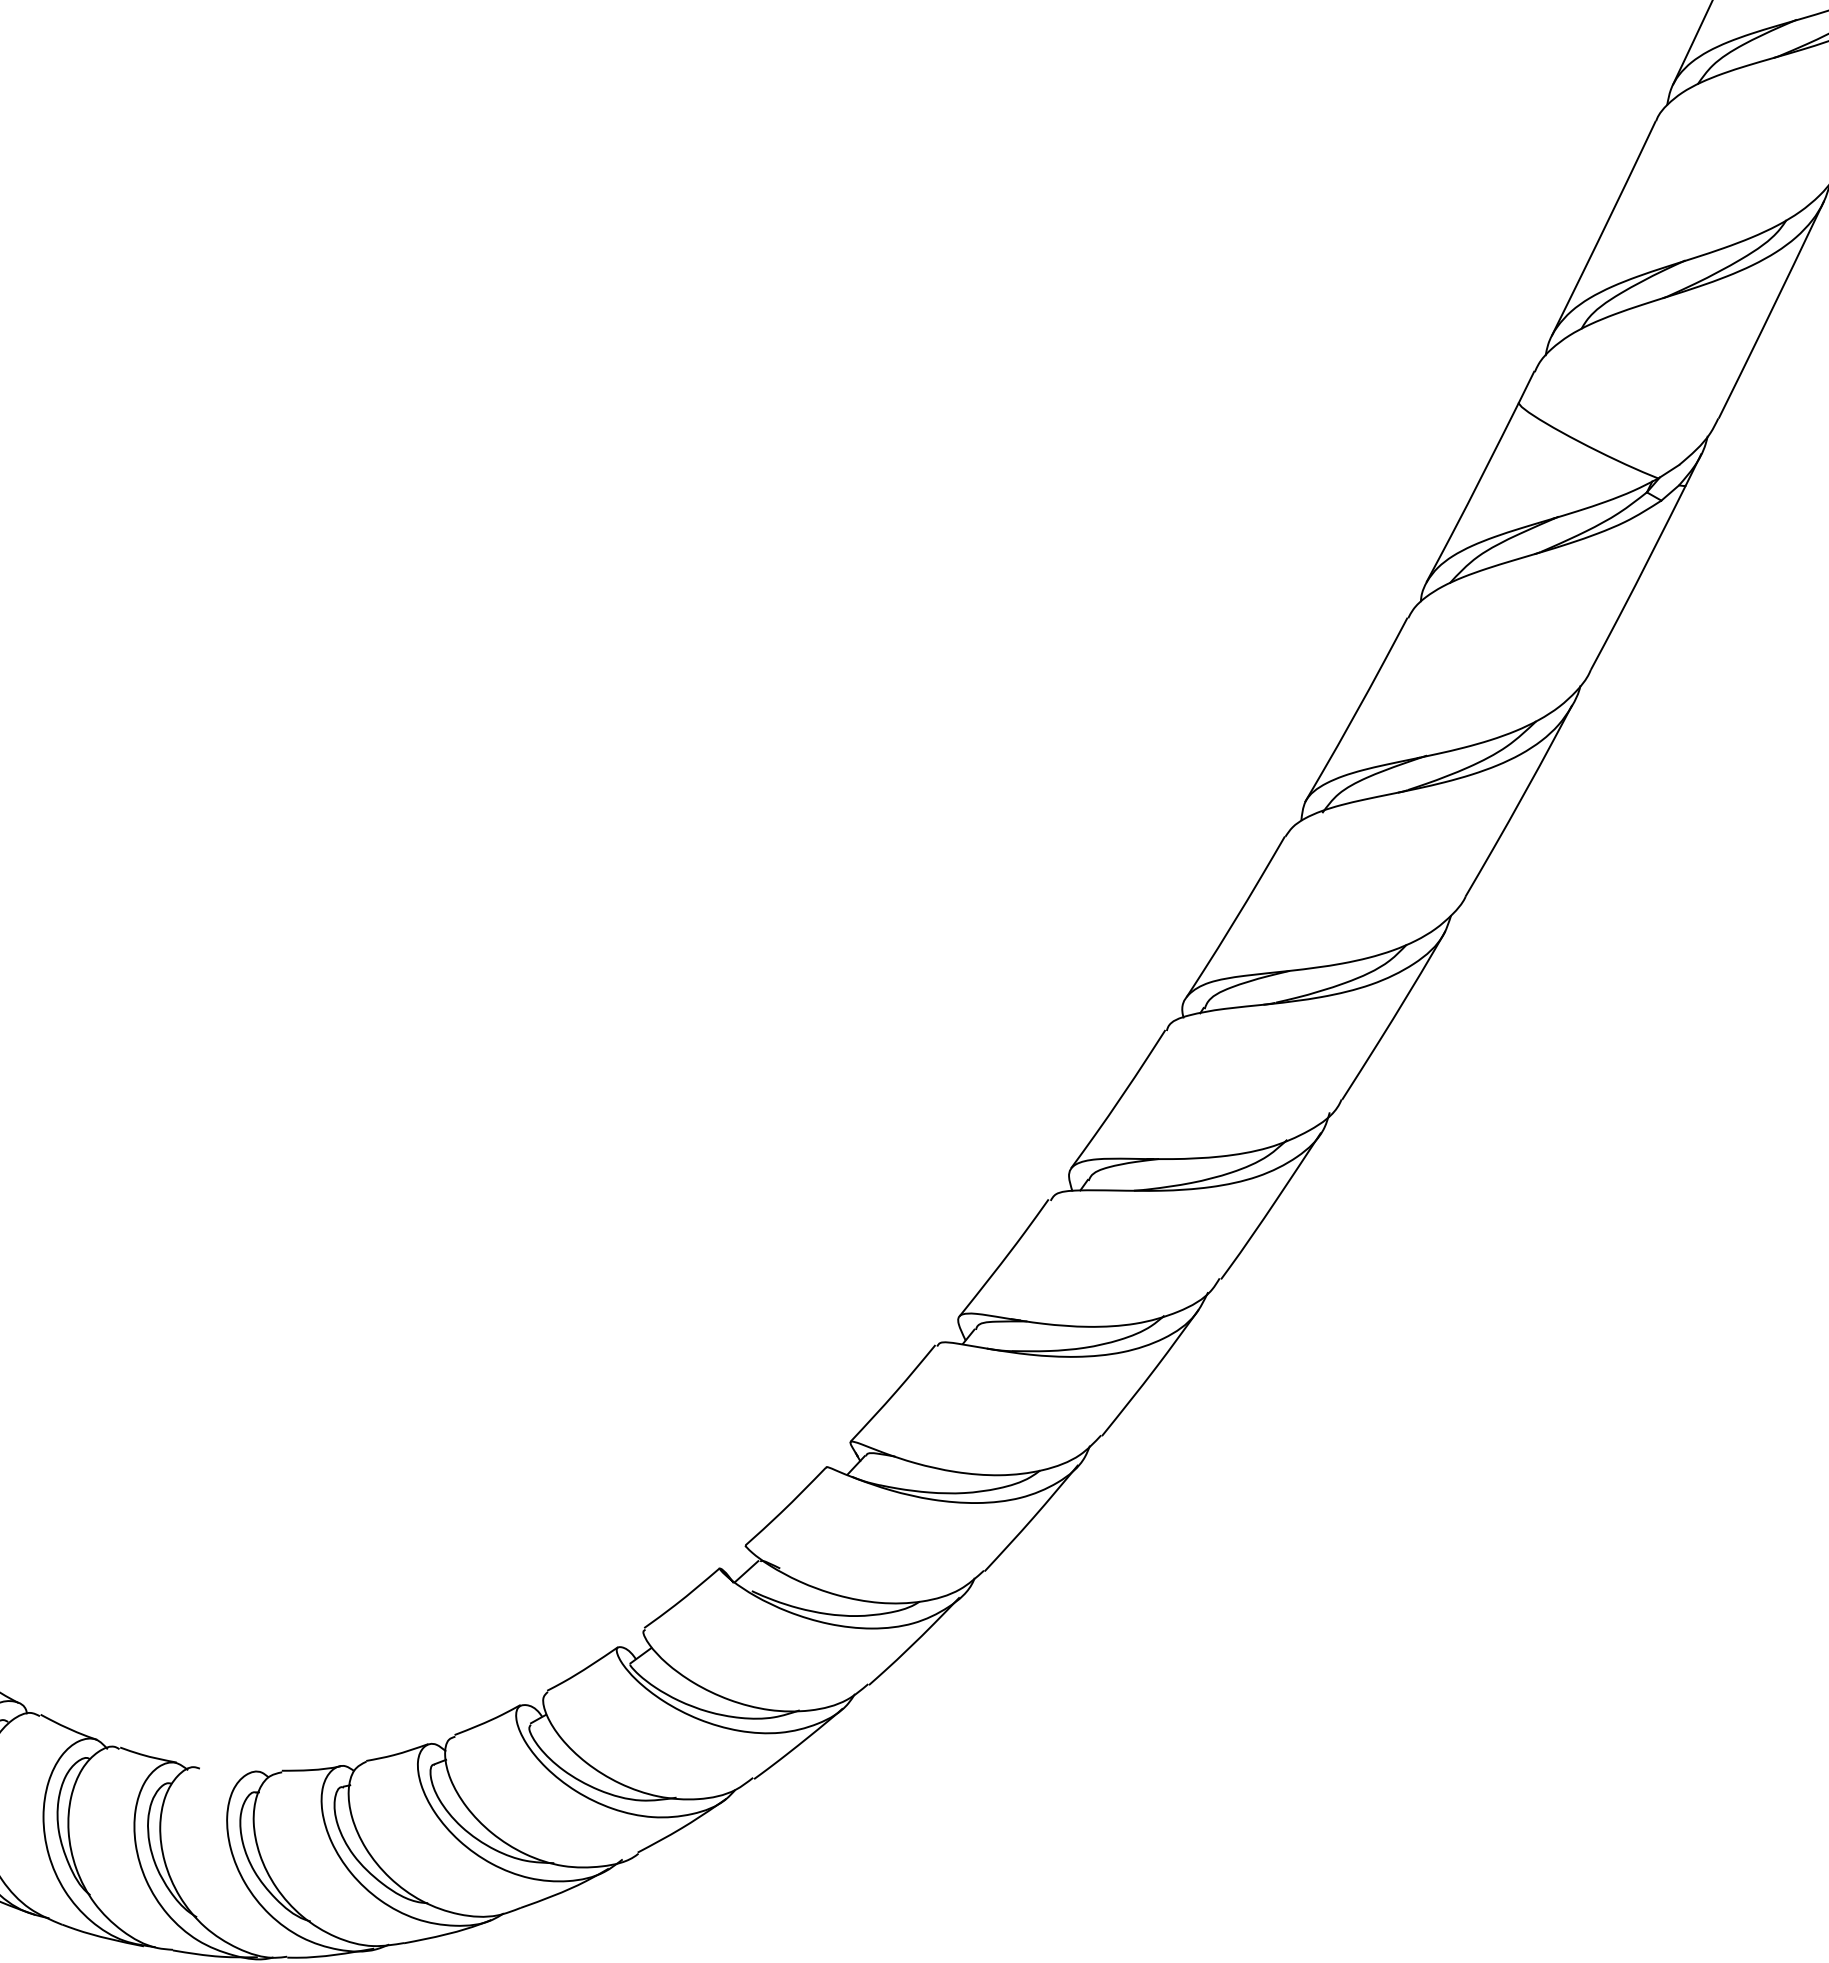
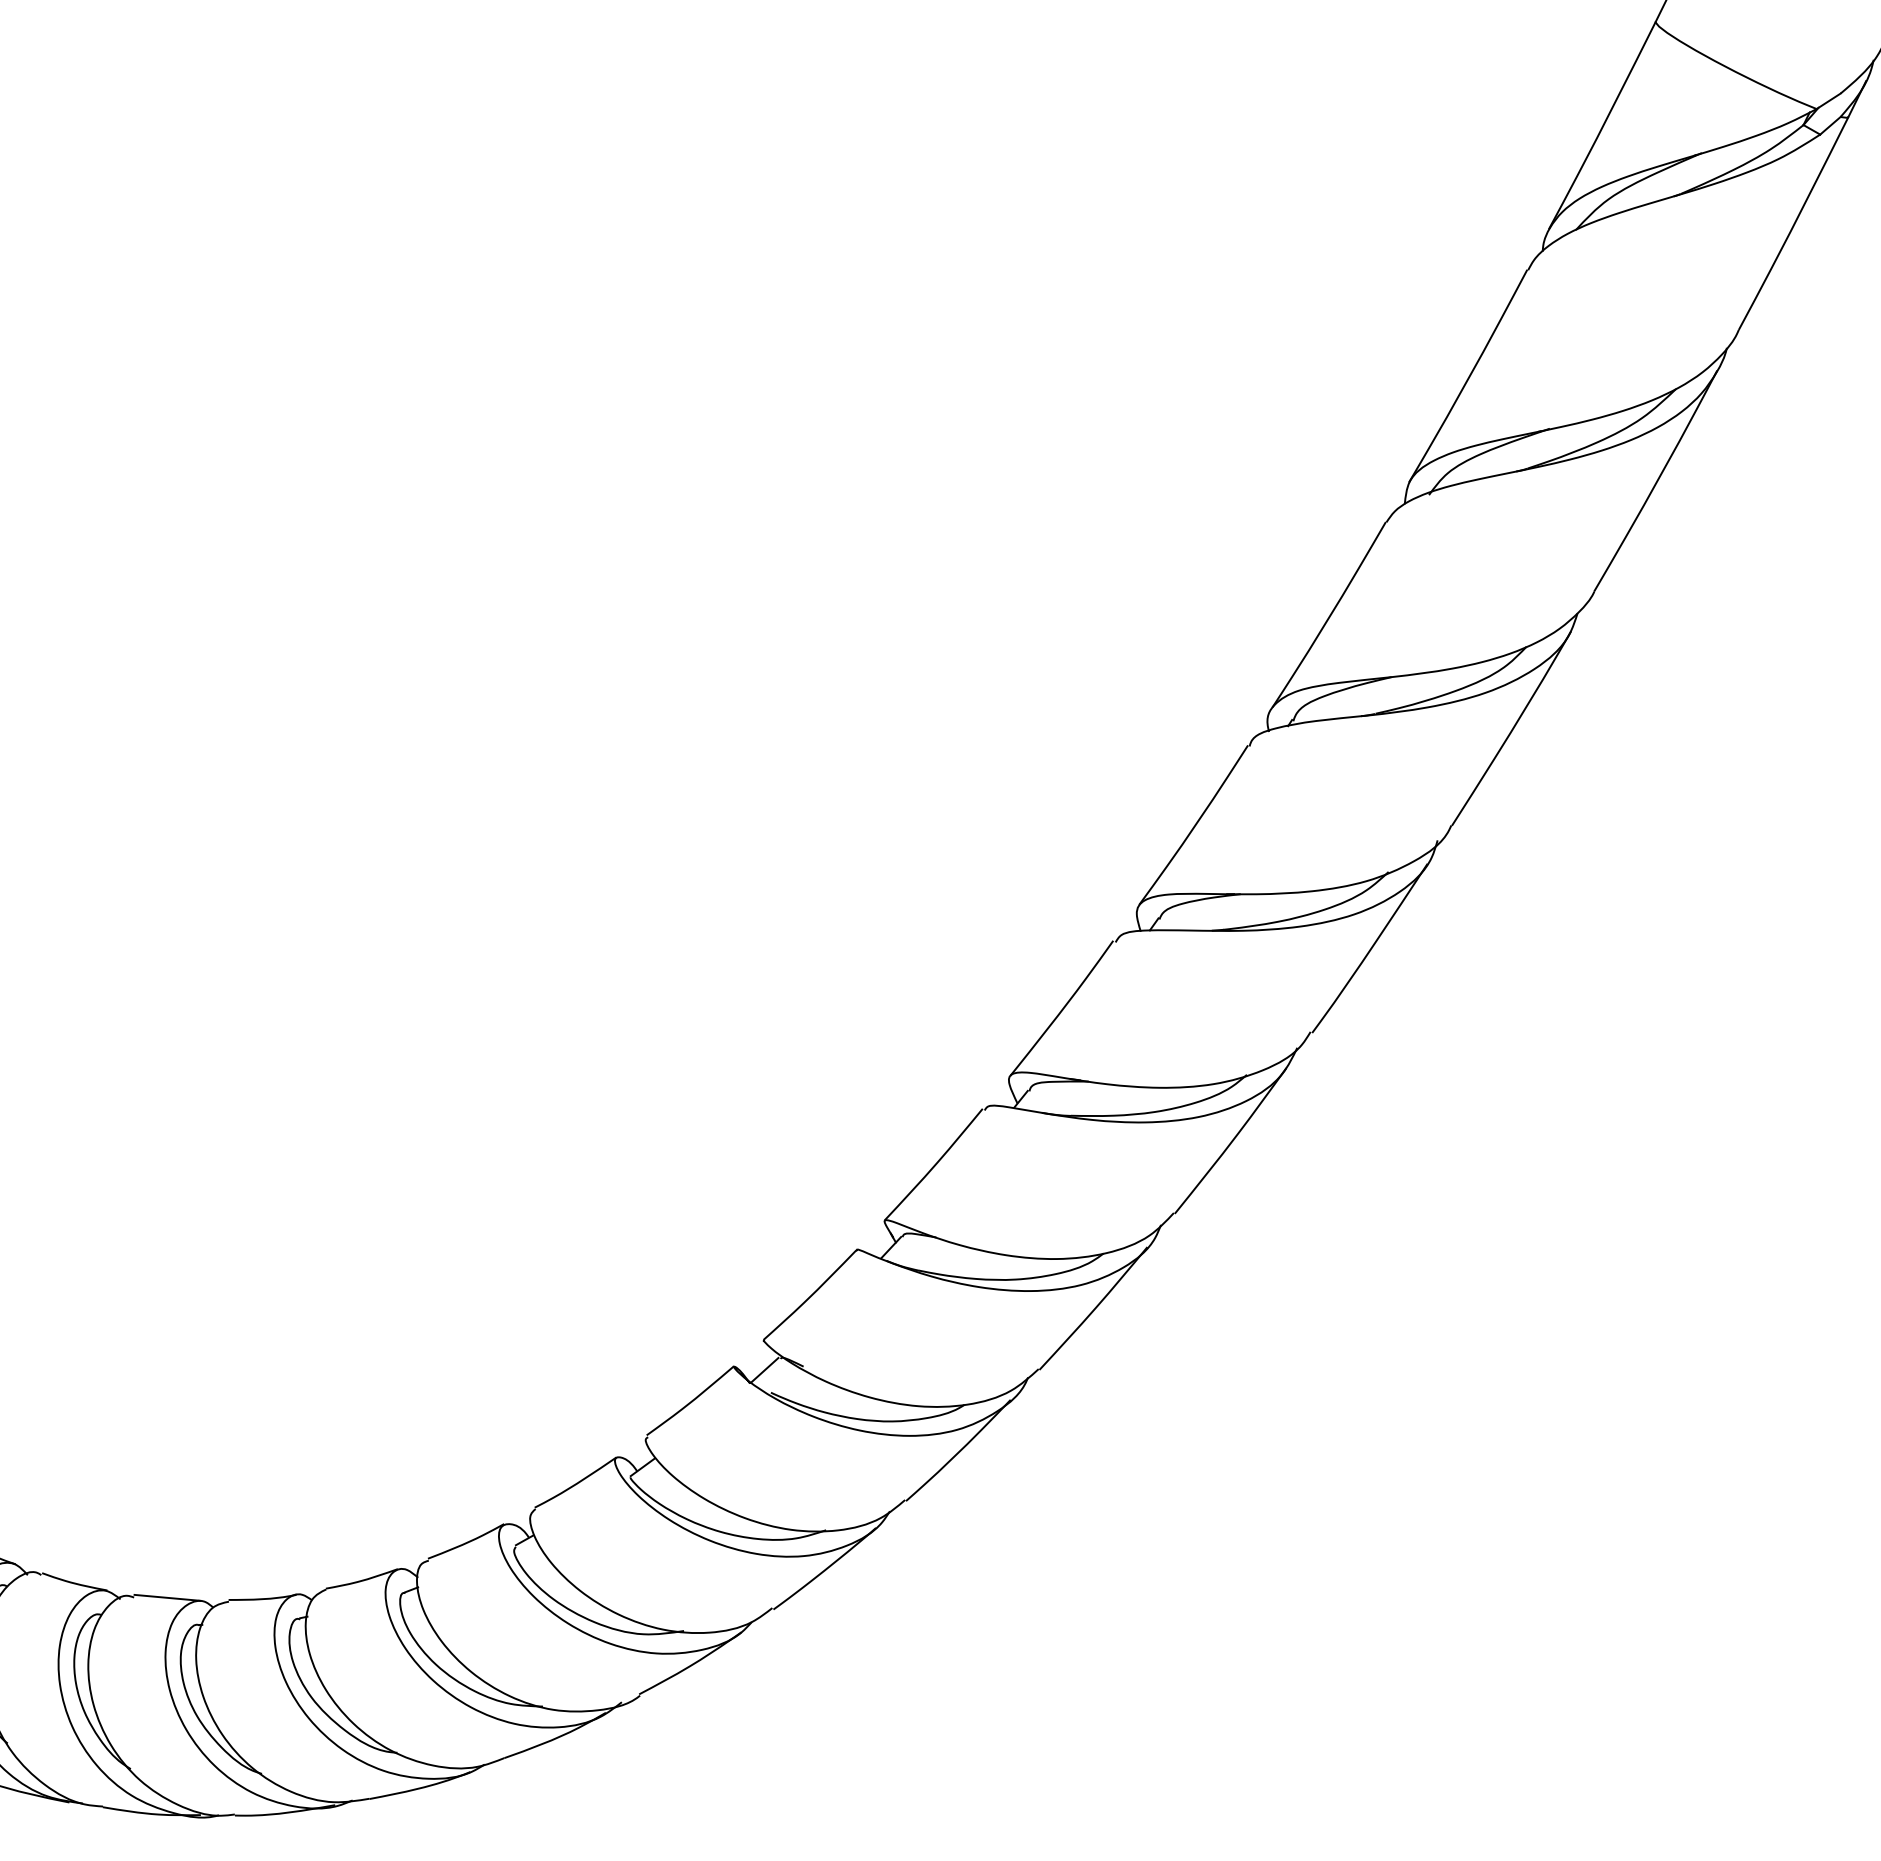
line: (228, 1768) -> (167, 1597), added

